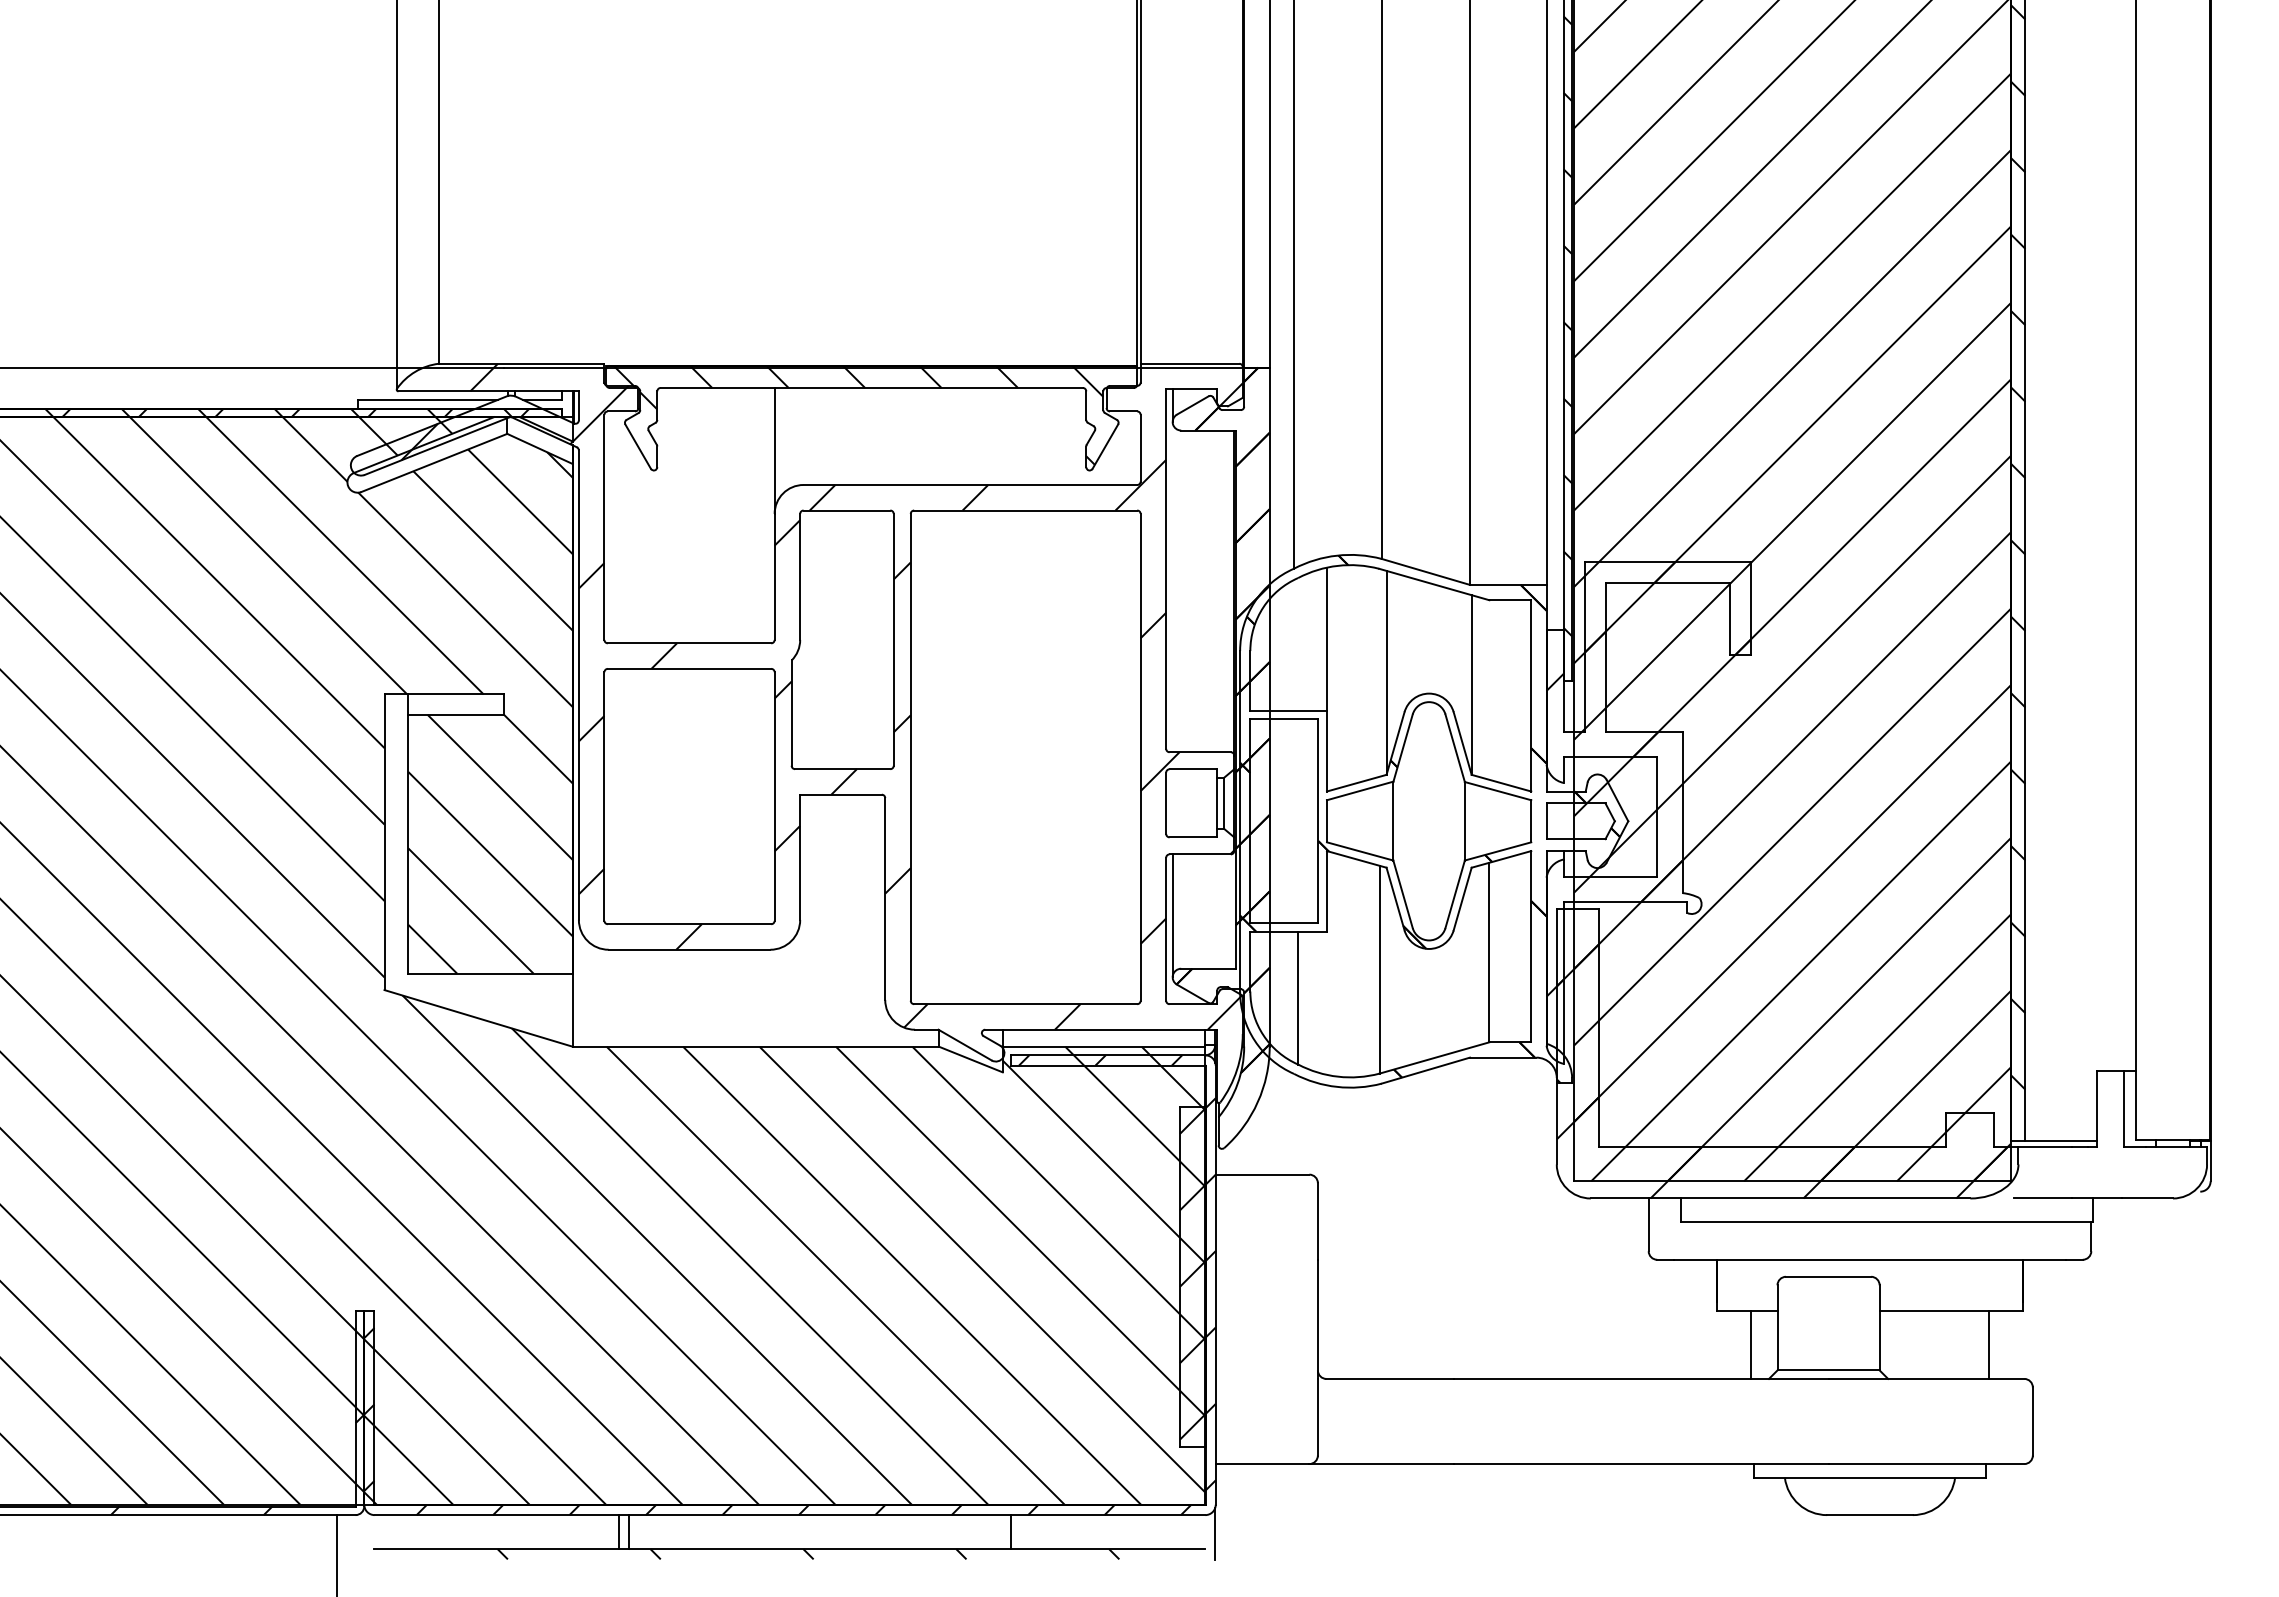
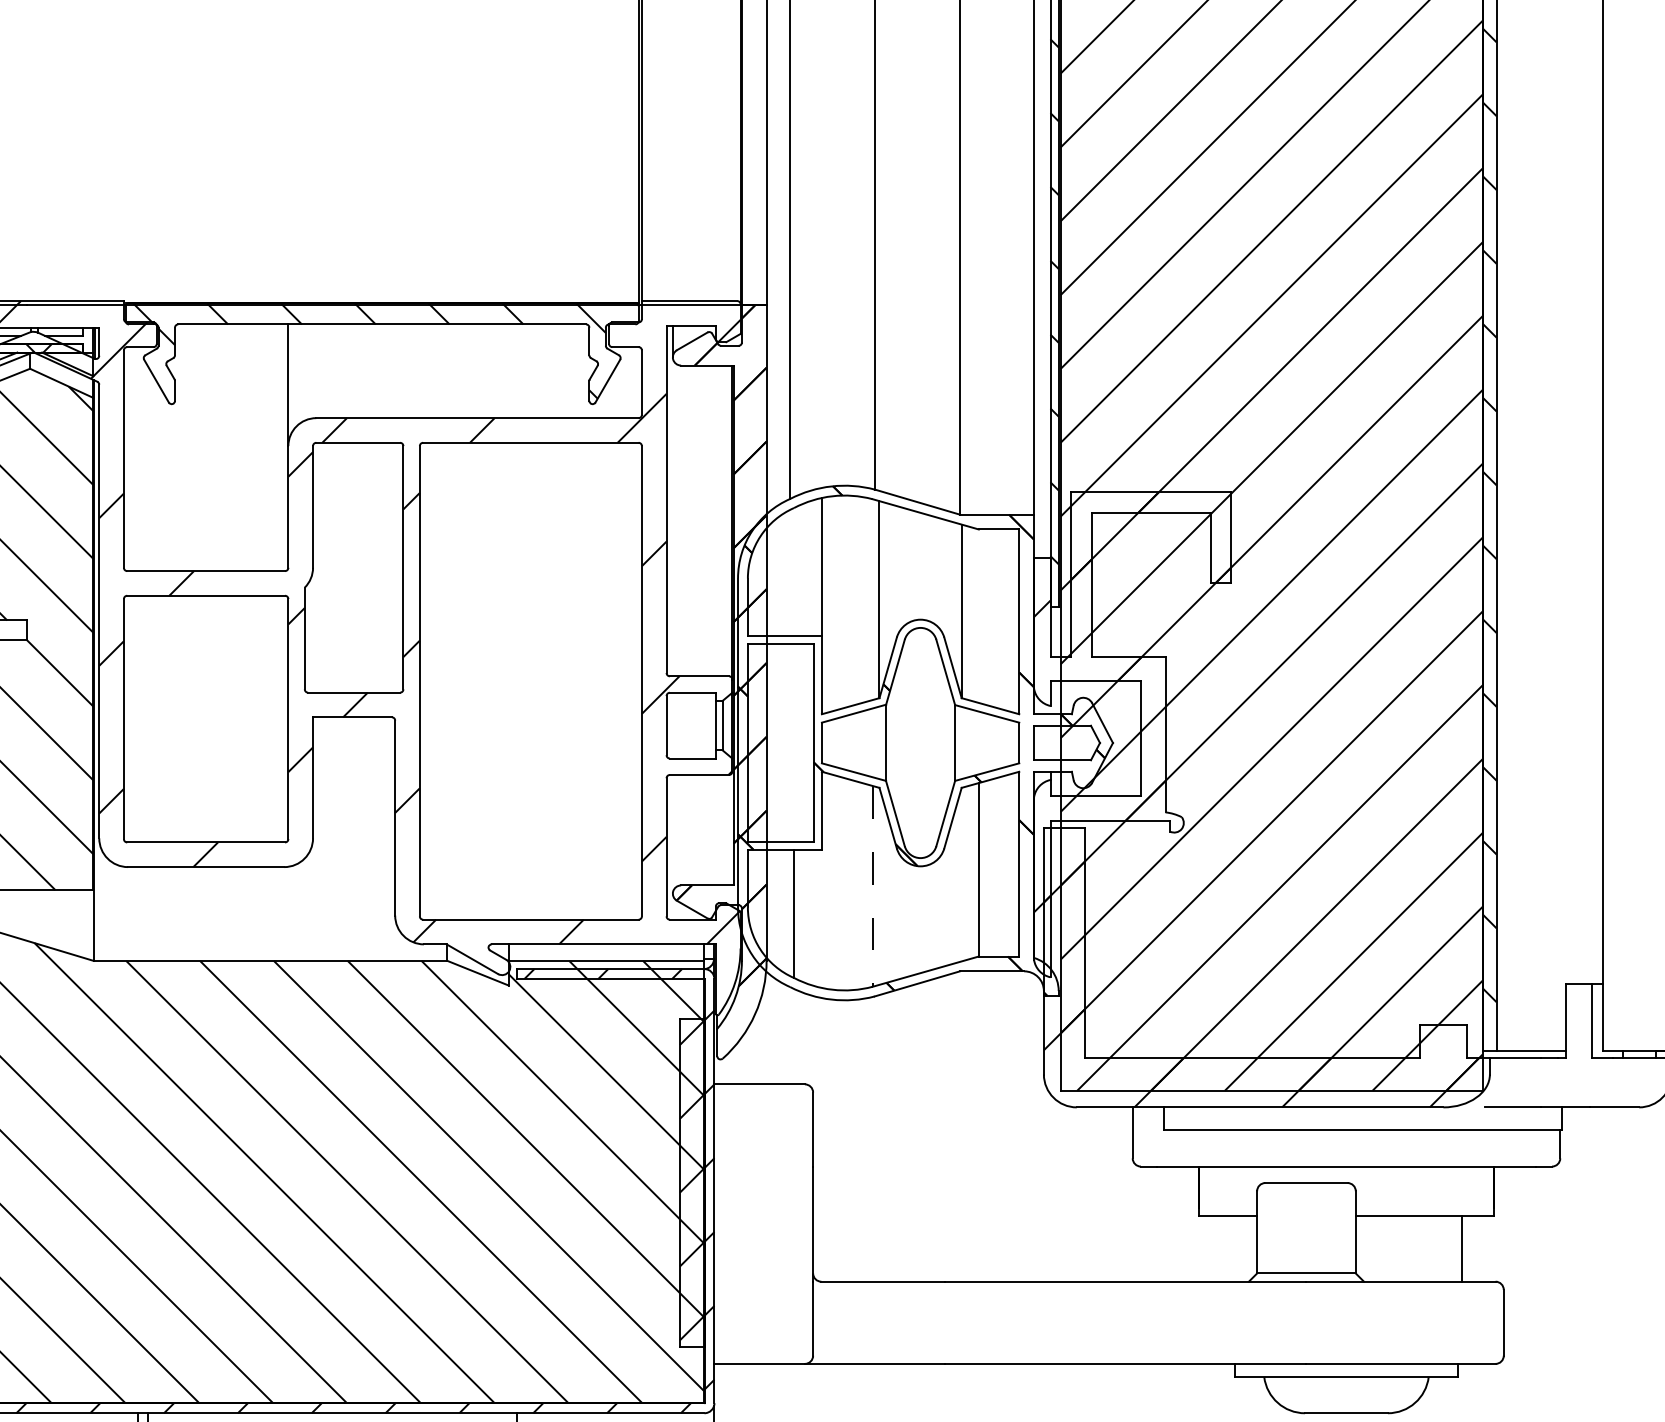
line: (1172, 915) -> (672, 834), removed
line: (1379, 969) -> (872, 886), solid -> dashed
line: (1750, 1344) -> (1231, 1248), removed

